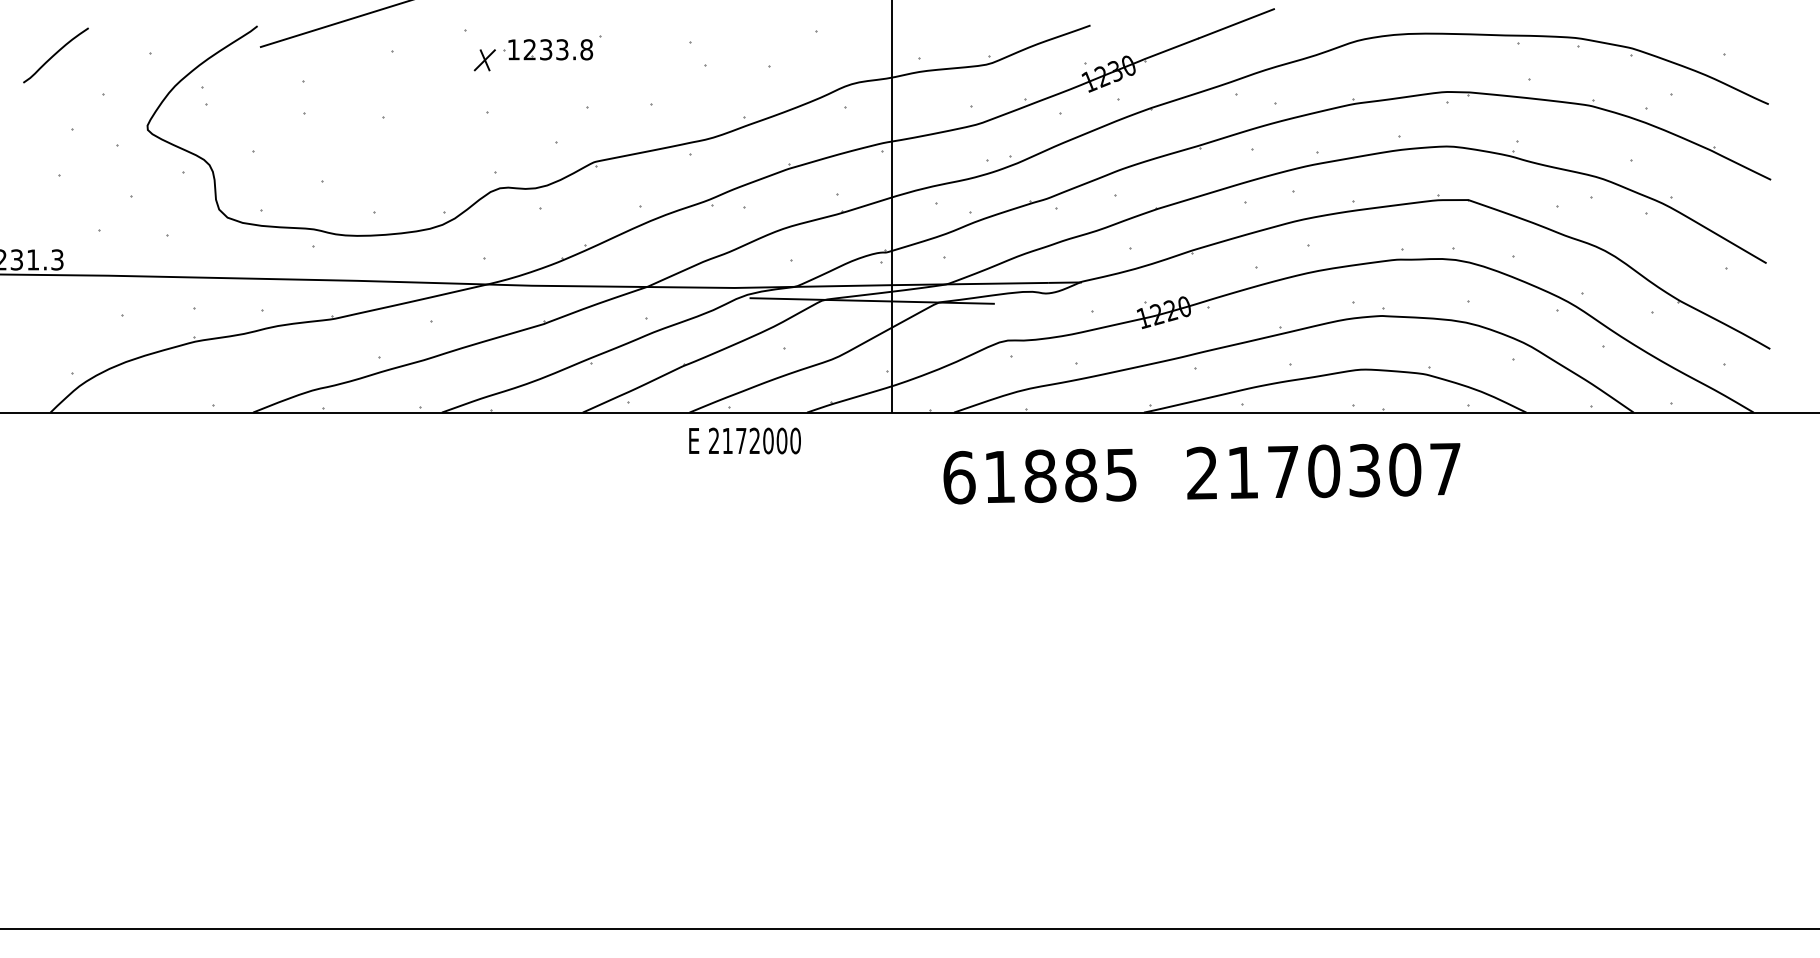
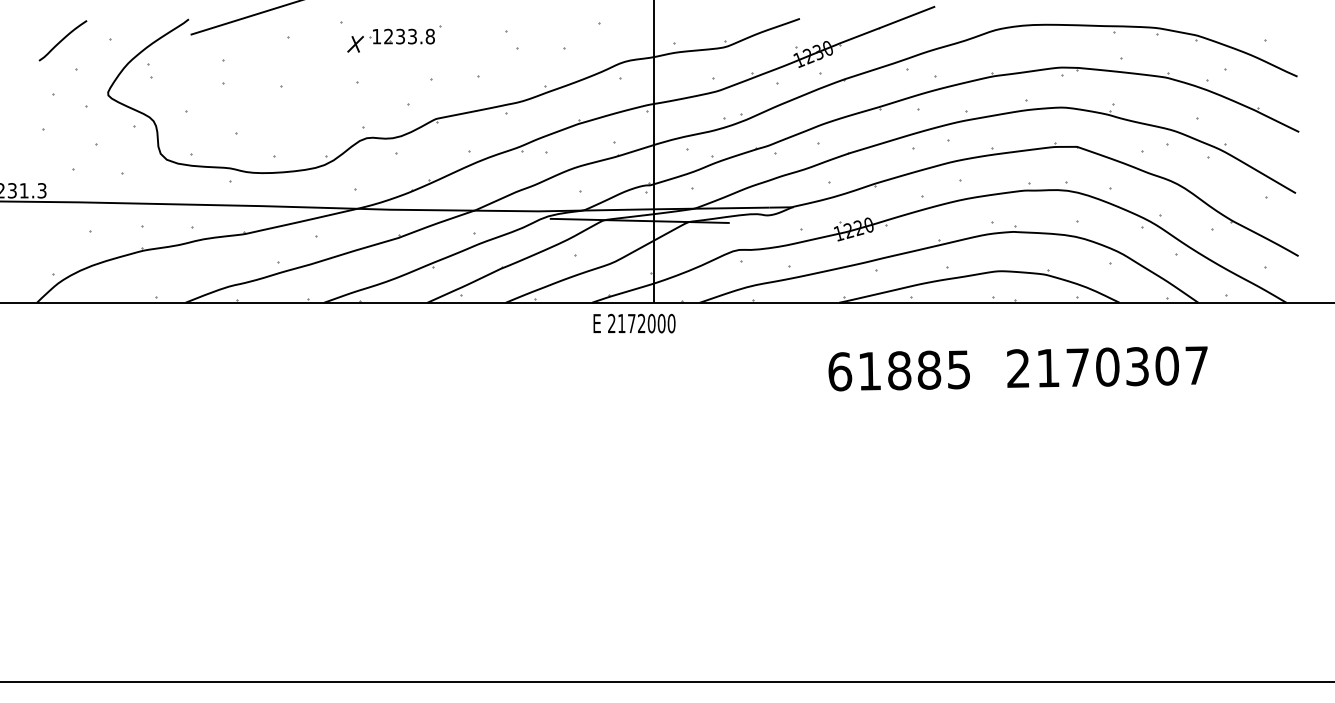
curve: (55, 55) -> (62, 40), moved
text: (744, 440) -> (634, 323), moved
text: (1201, 473) -> (1017, 368), moved

